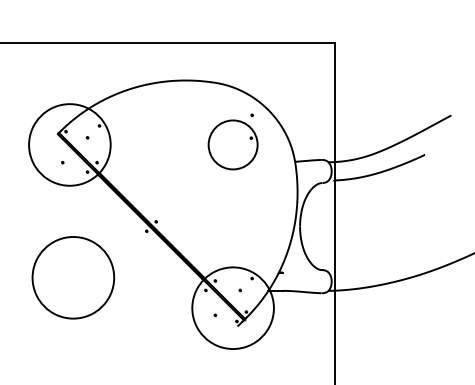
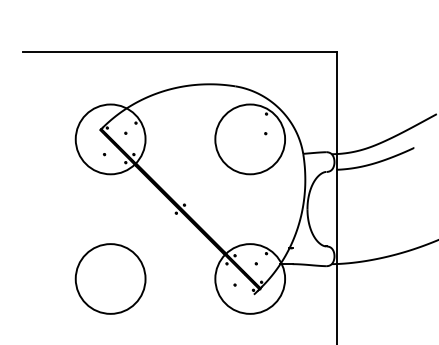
circle: (233, 145) -> (250, 139), size x1.67
circle: (73, 277) -> (110, 278), moved

